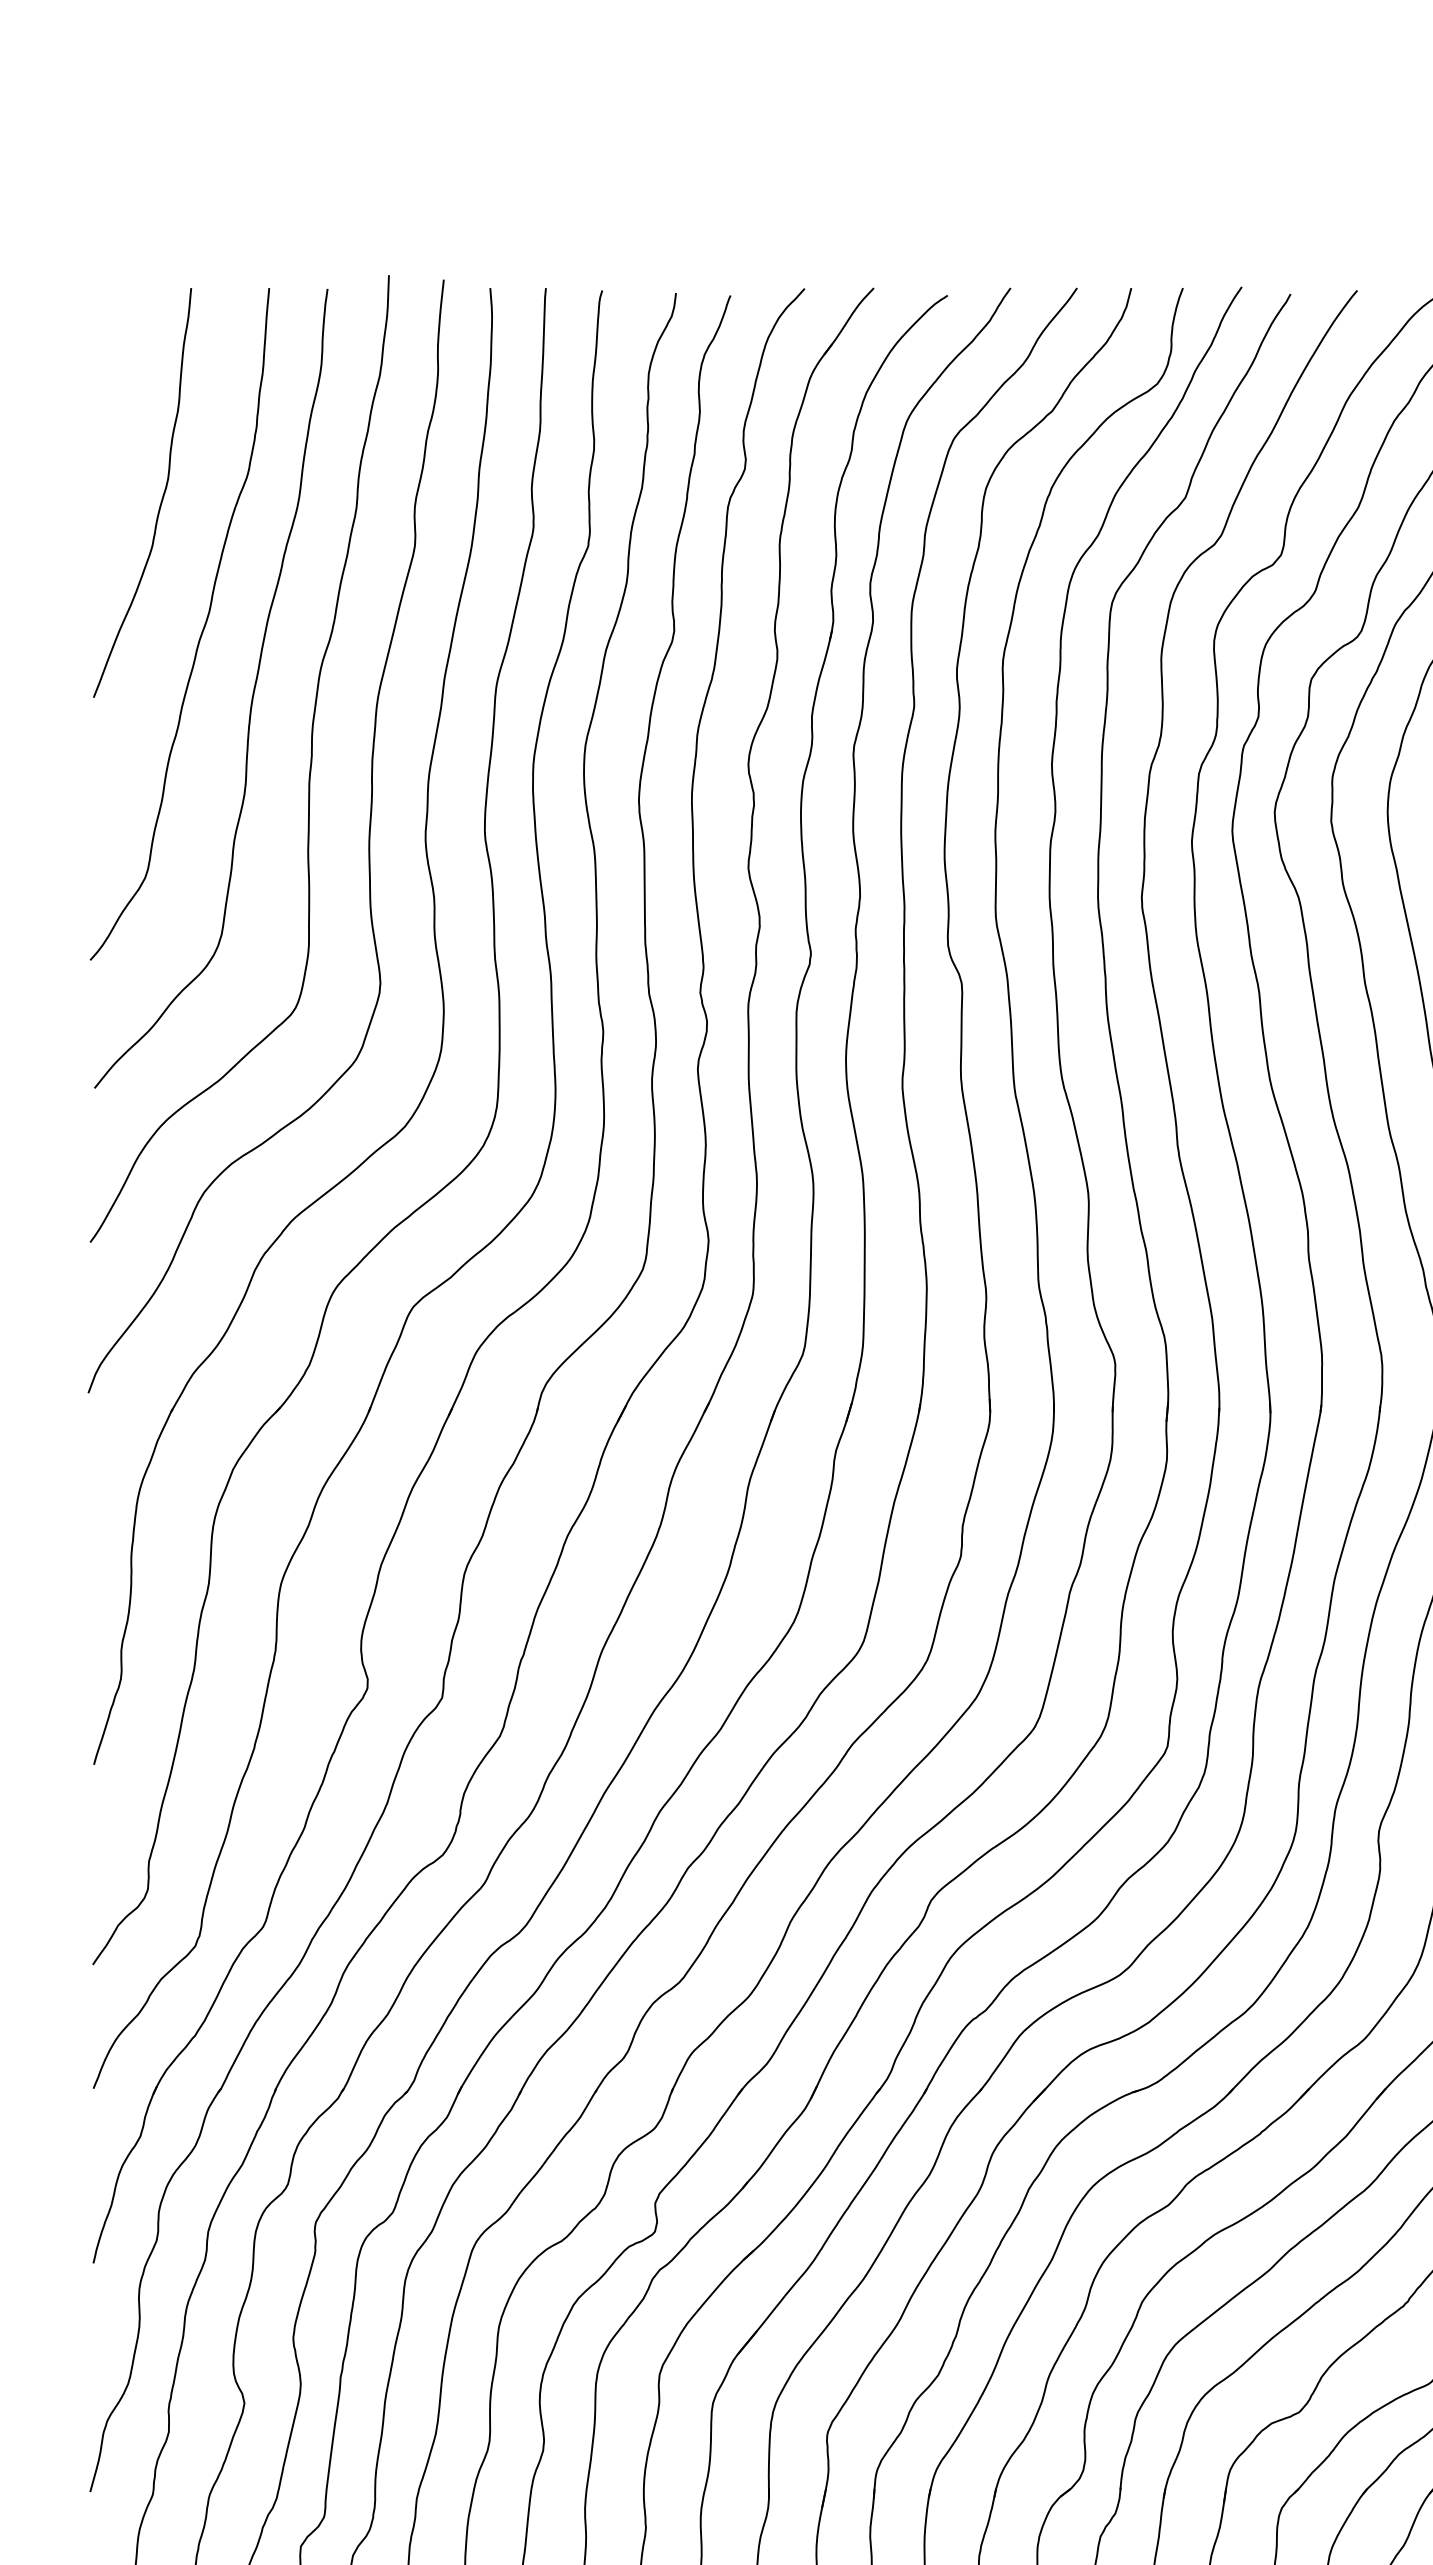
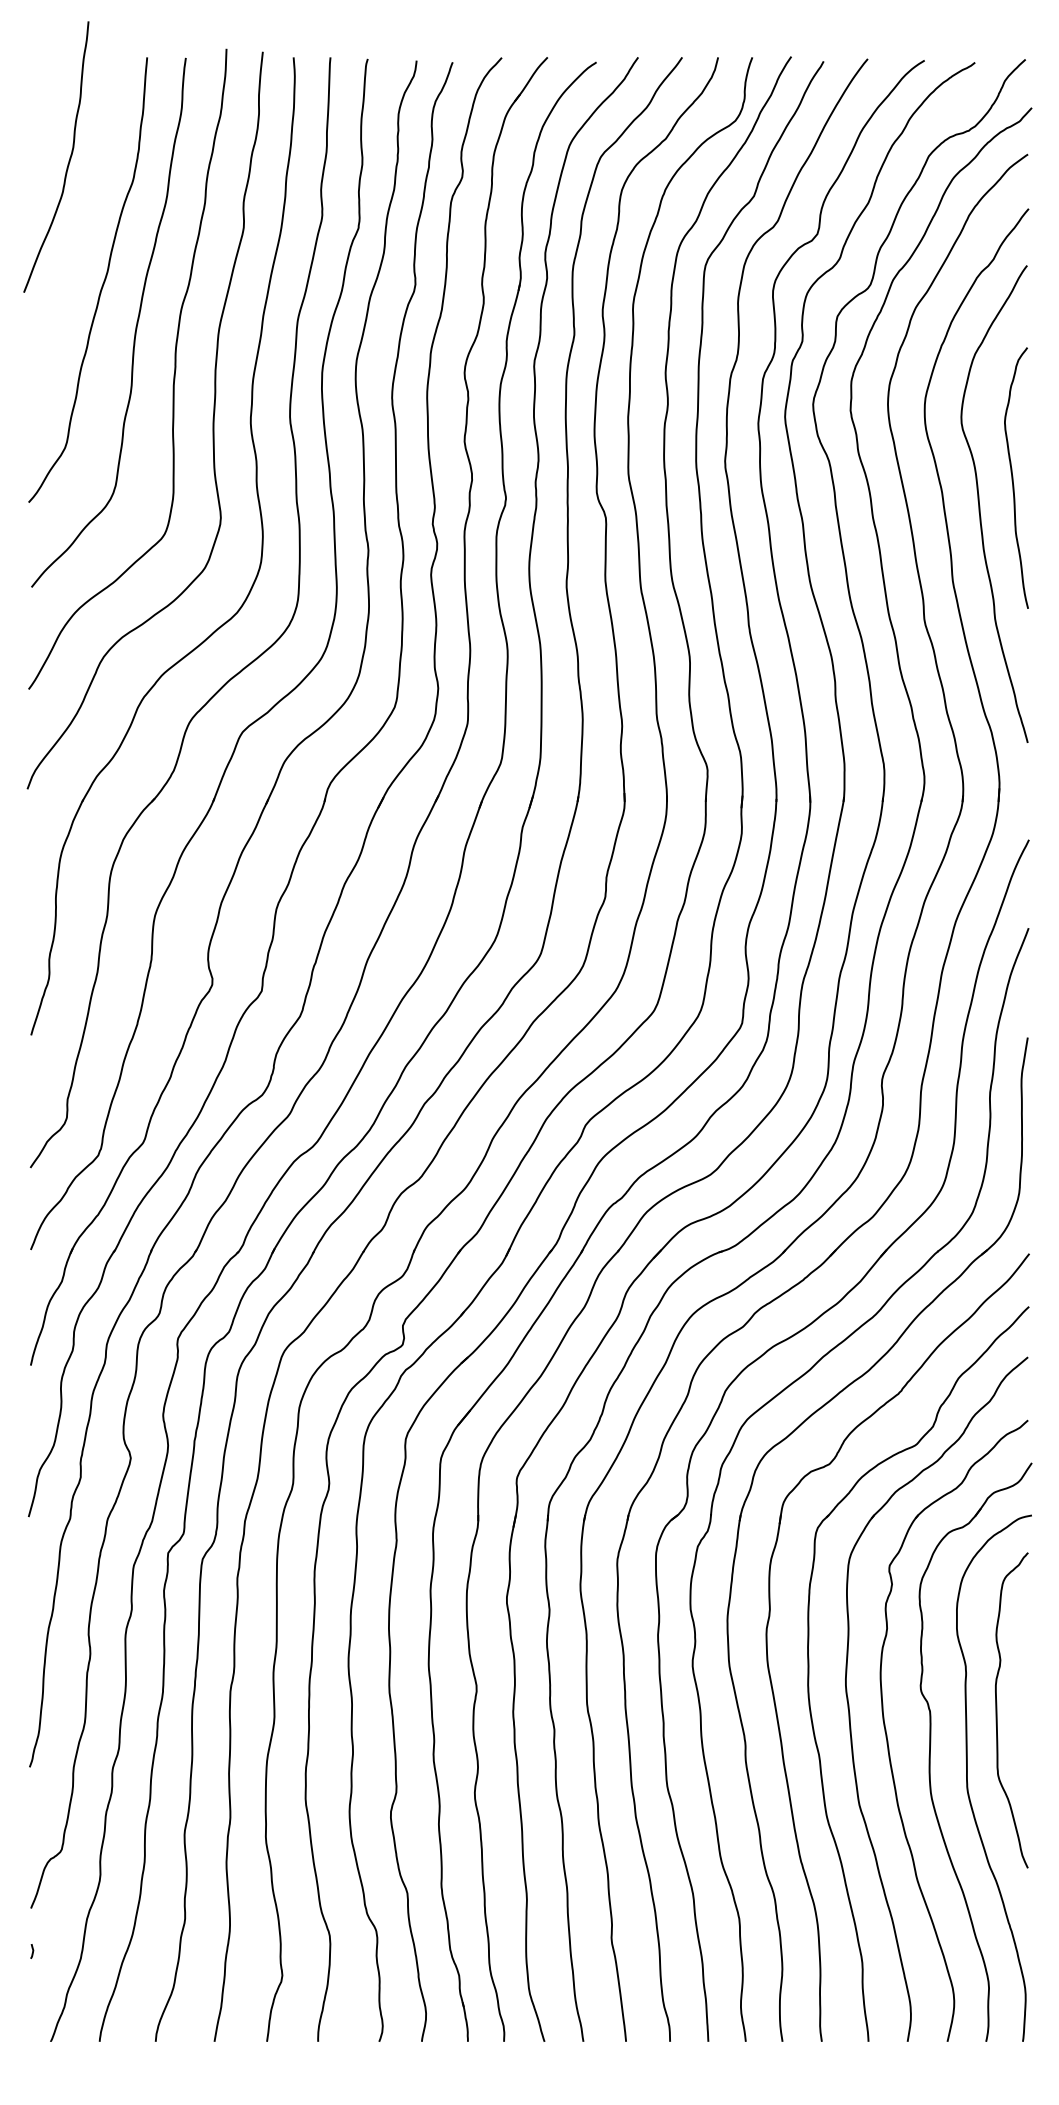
curve: (160, 498) -> (68, 160), moved

